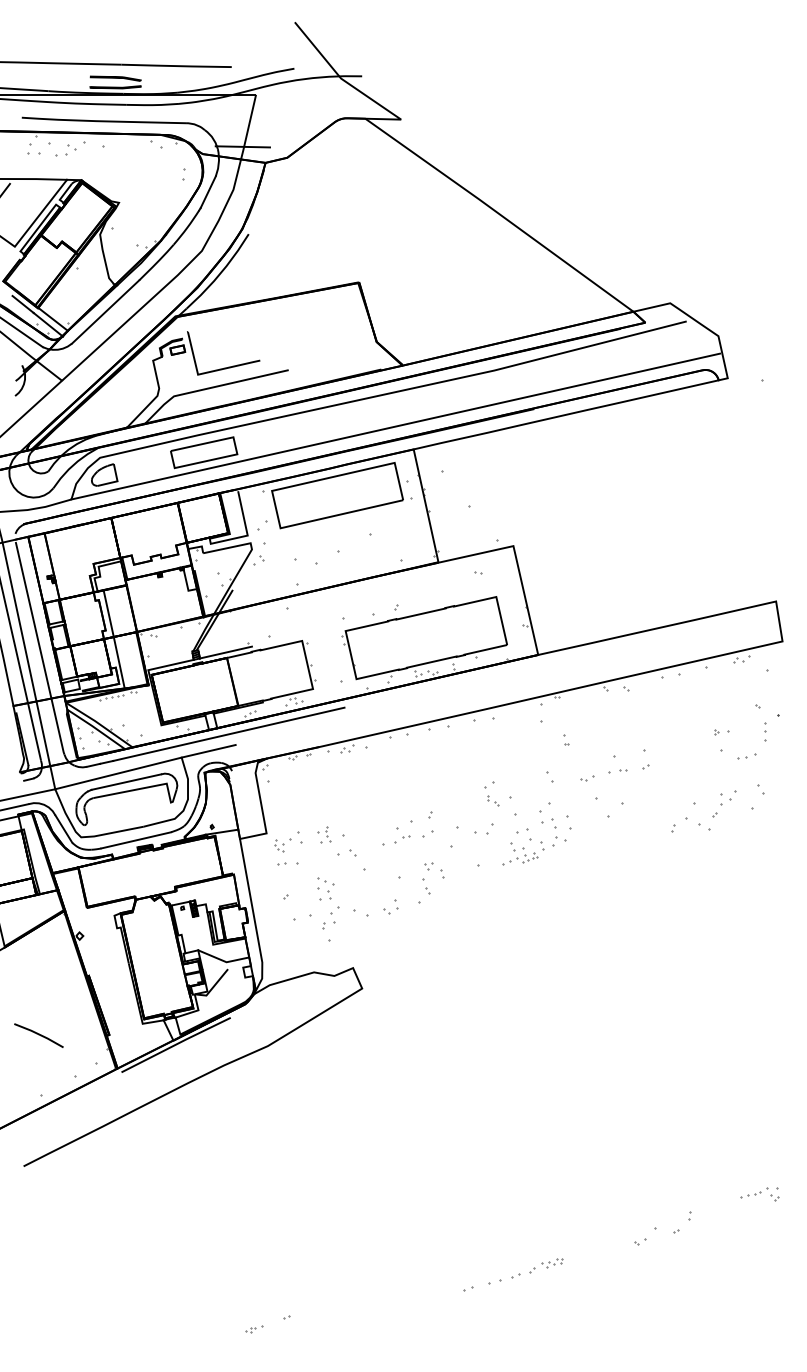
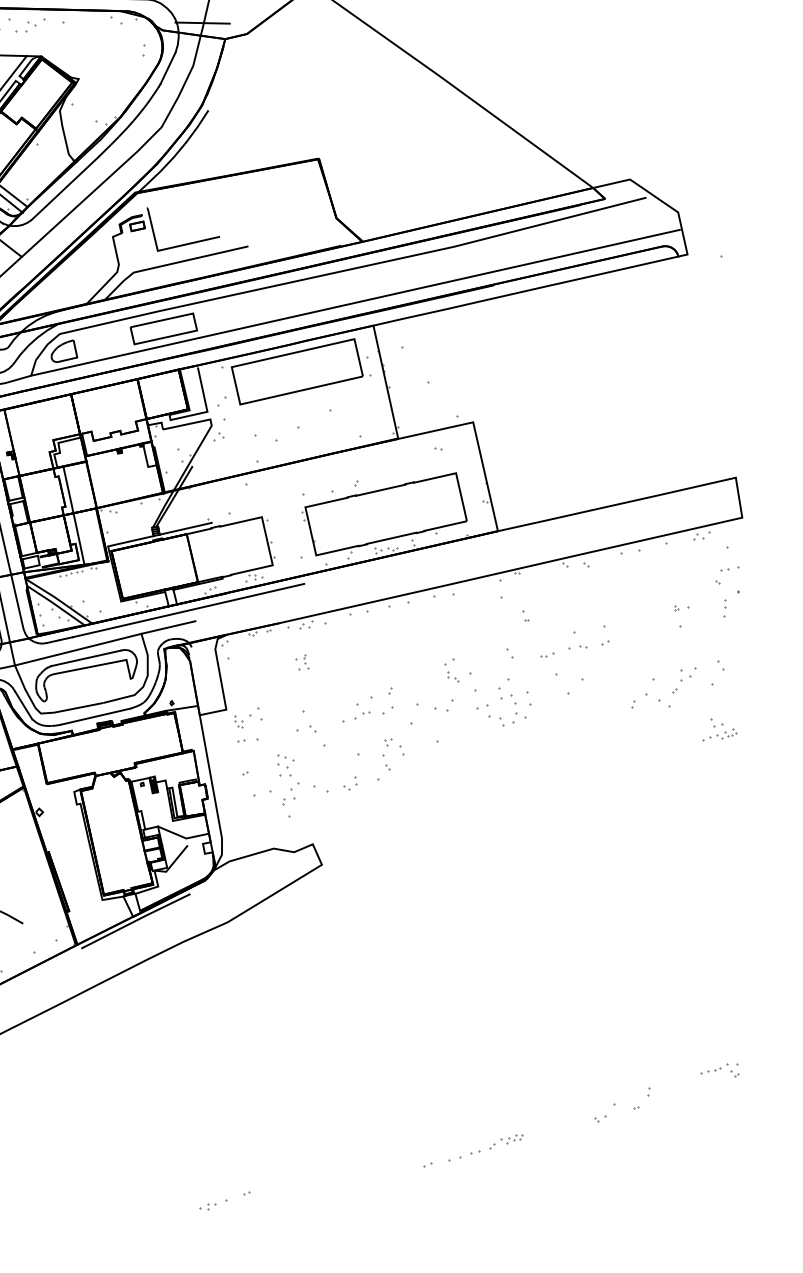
part: (746, 756) -> (729, 568), moved
part: (324, 834) -> (302, 661), moved
part: (520, 853) -> (720, 729), moved
part: (254, 1329) -> (214, 1205), size x1.6

